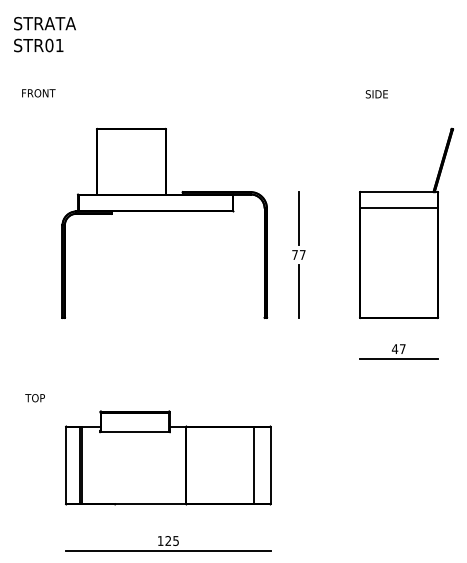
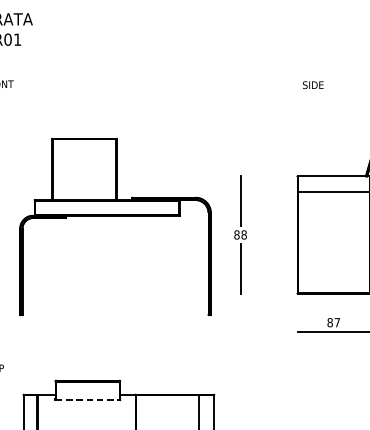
part: (164, 211) -> (115, 215), moved
text: (298, 254) -> (240, 234), 77 -> 88
text: (394, 349) -> (329, 323), 47 -> 87
line: (135, 432) -> (88, 400), solid -> dashed

